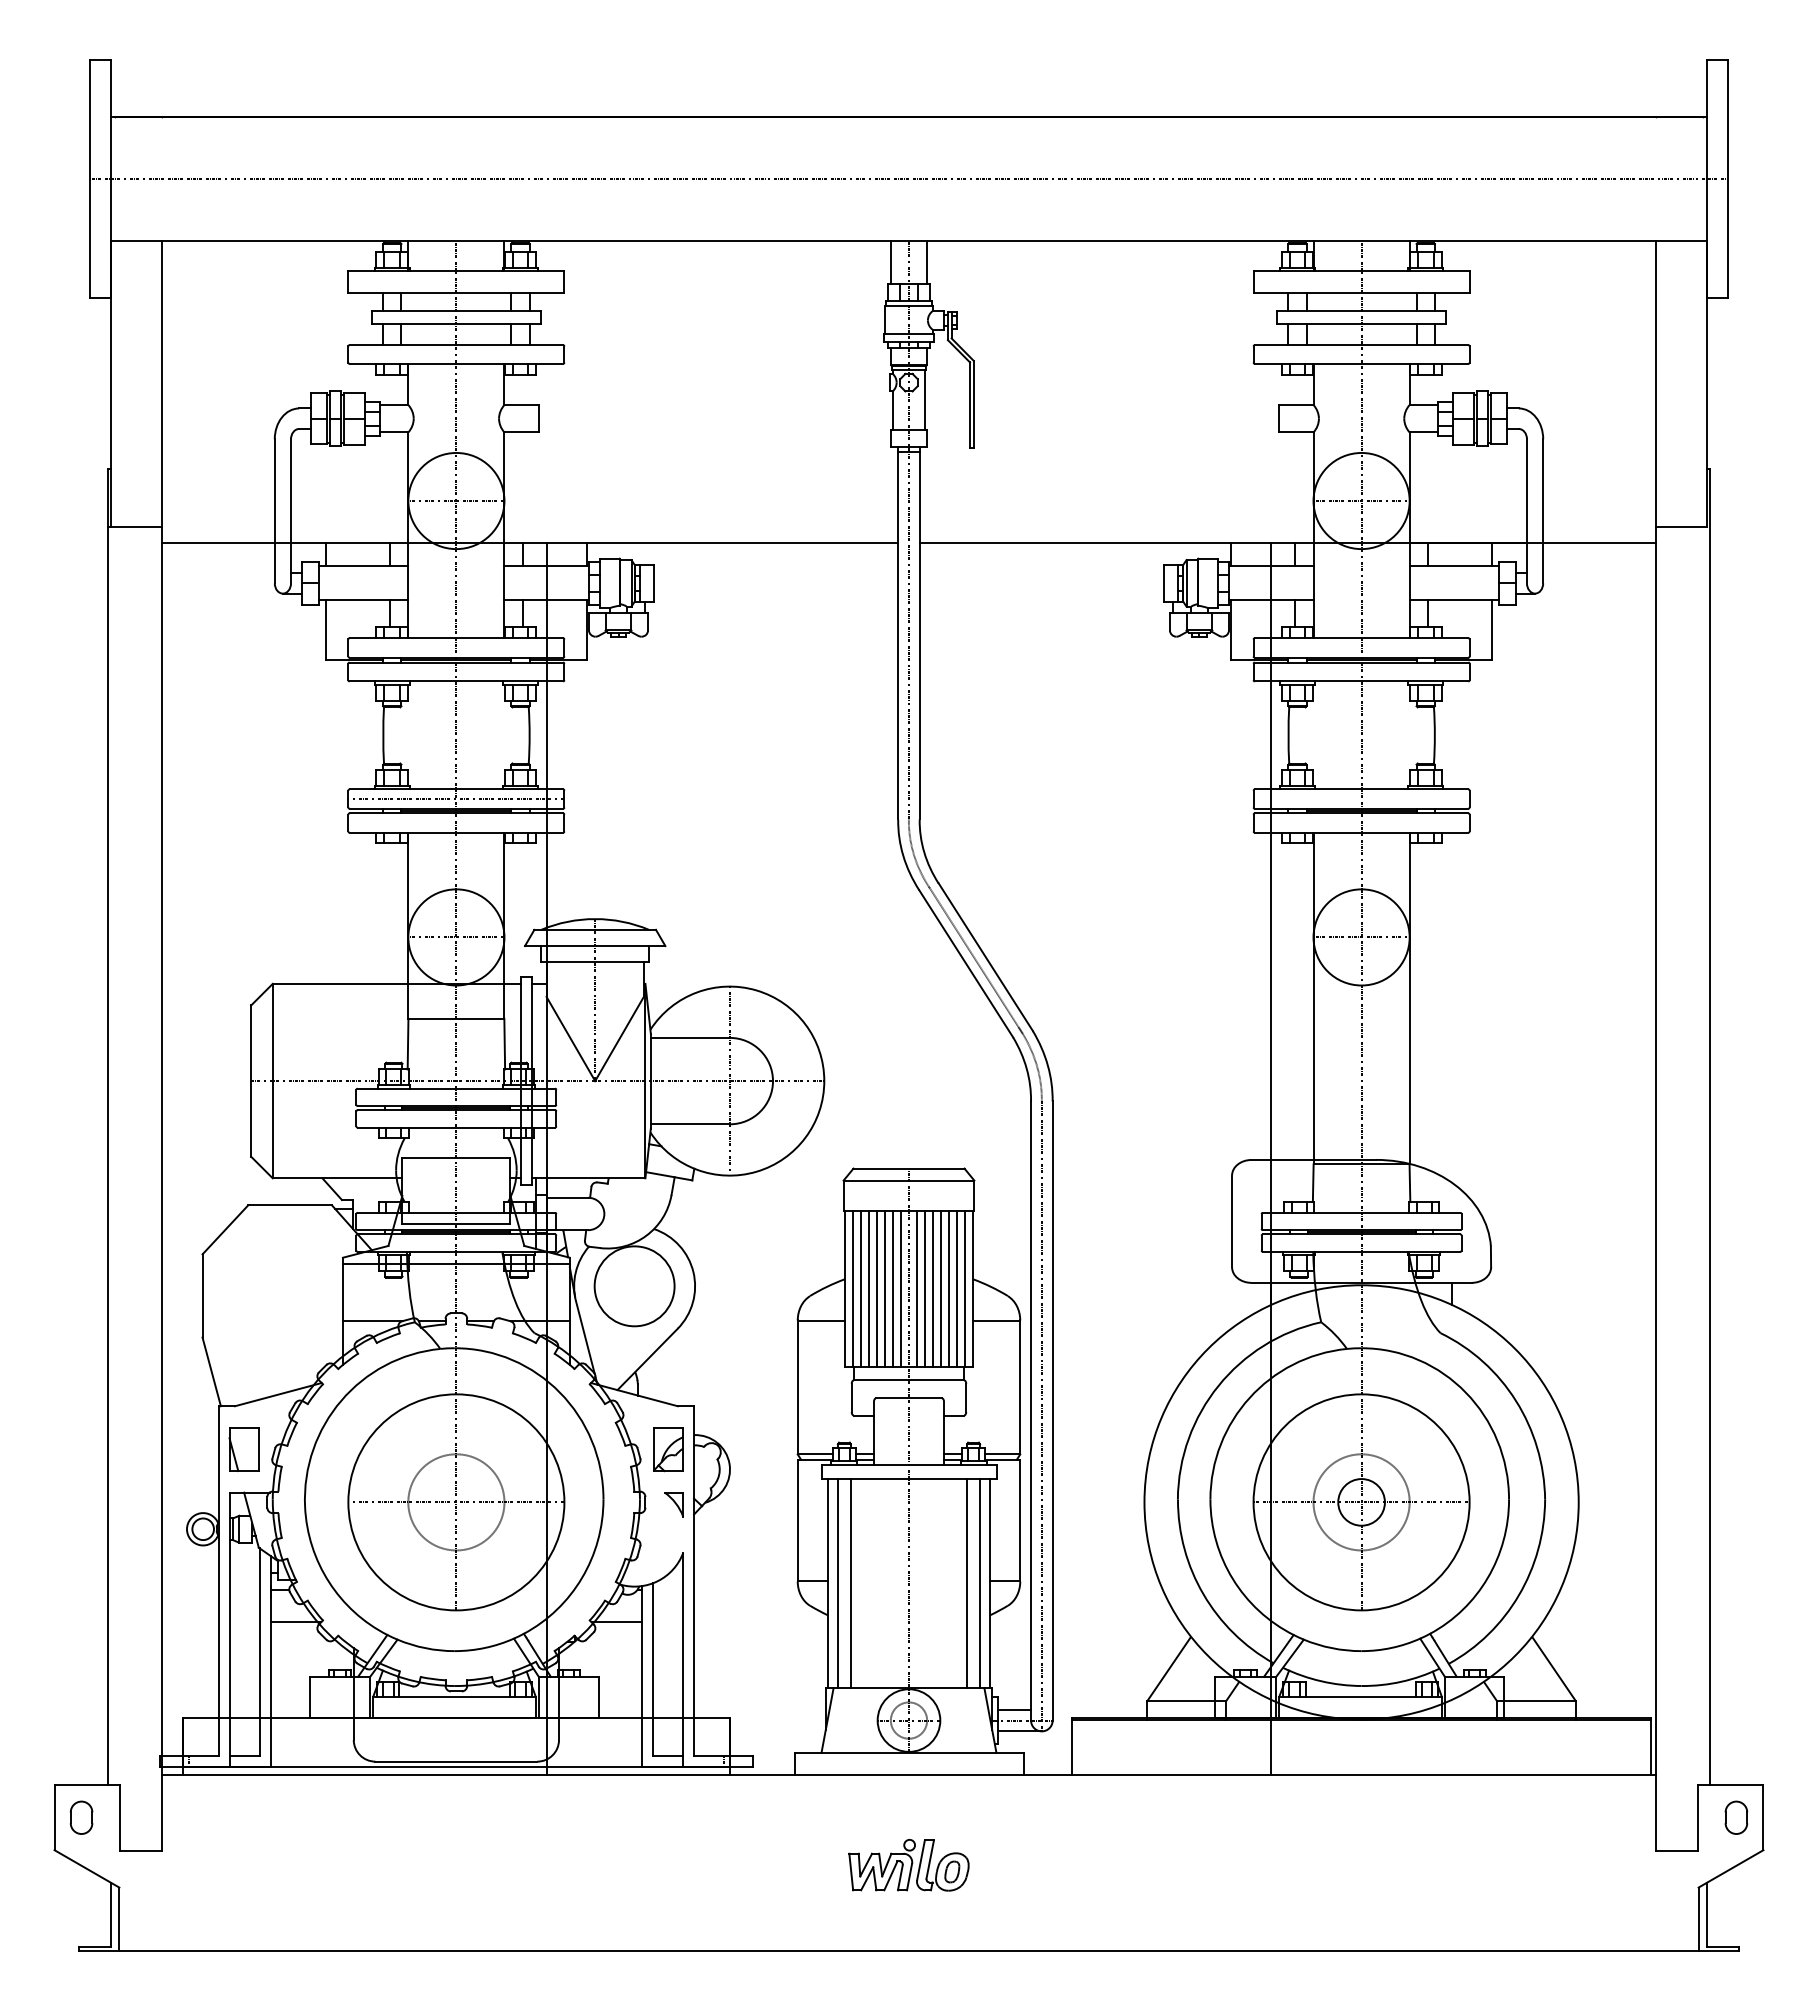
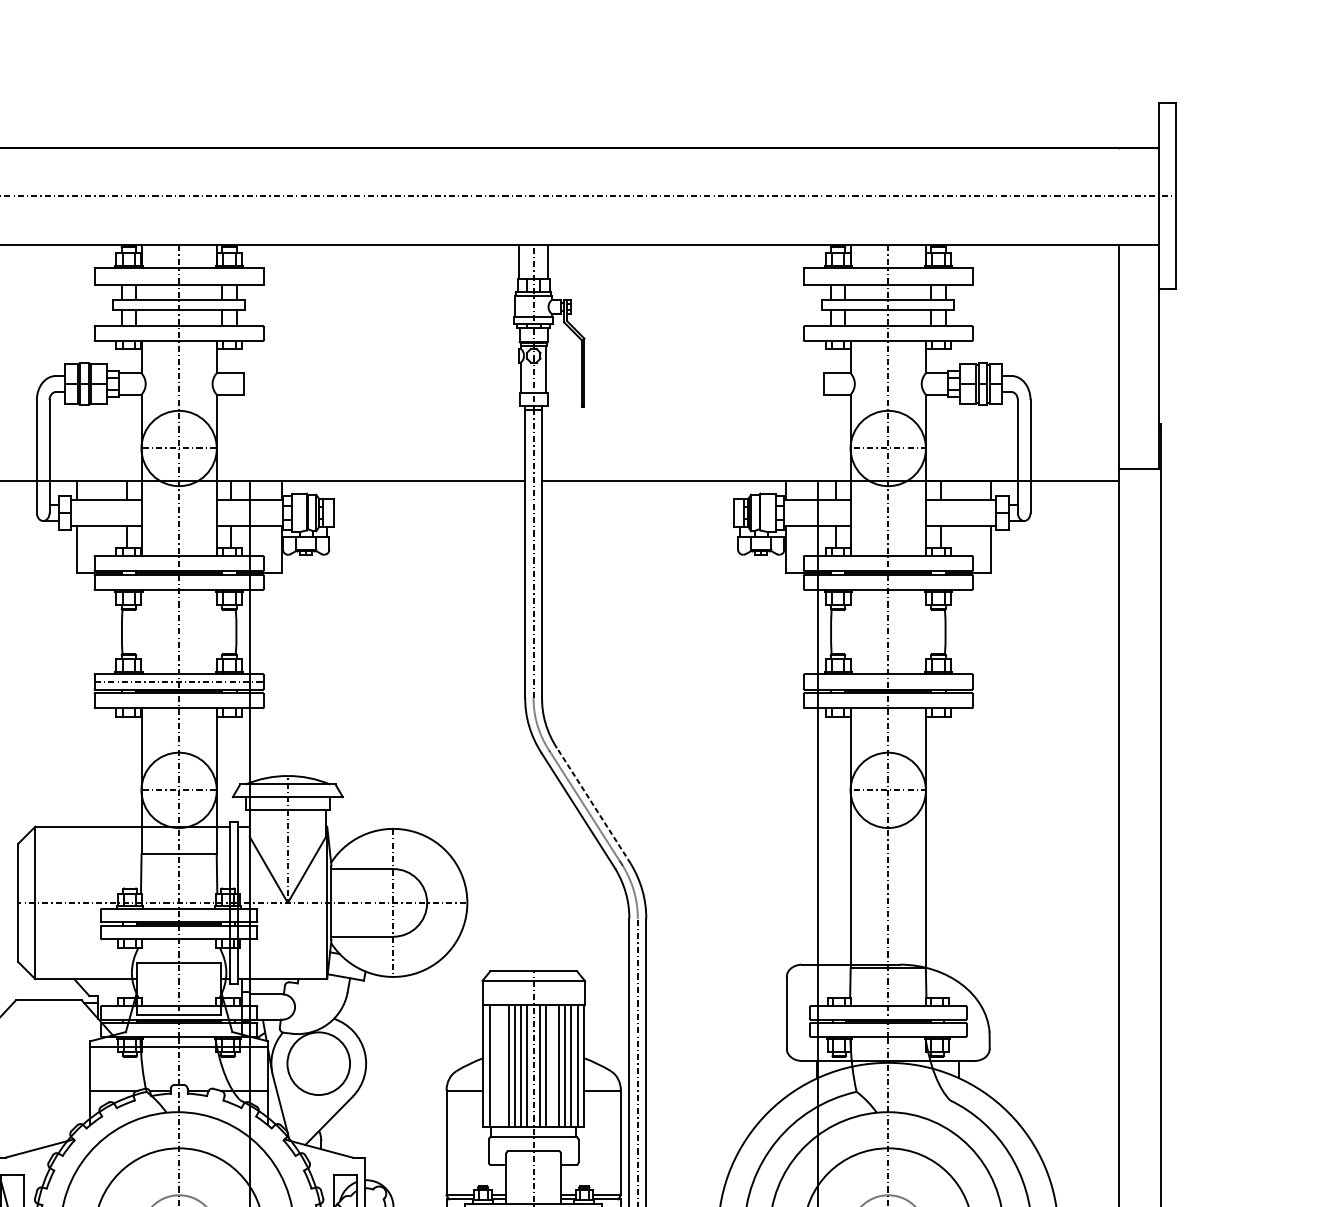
line: (985, 956) -> (593, 805), solid -> dashed
line: (860, 1288) -> (495, 1065), removed
line: (868, 1288) -> (501, 1065), removed
line: (933, 1288) -> (552, 1065), removed

